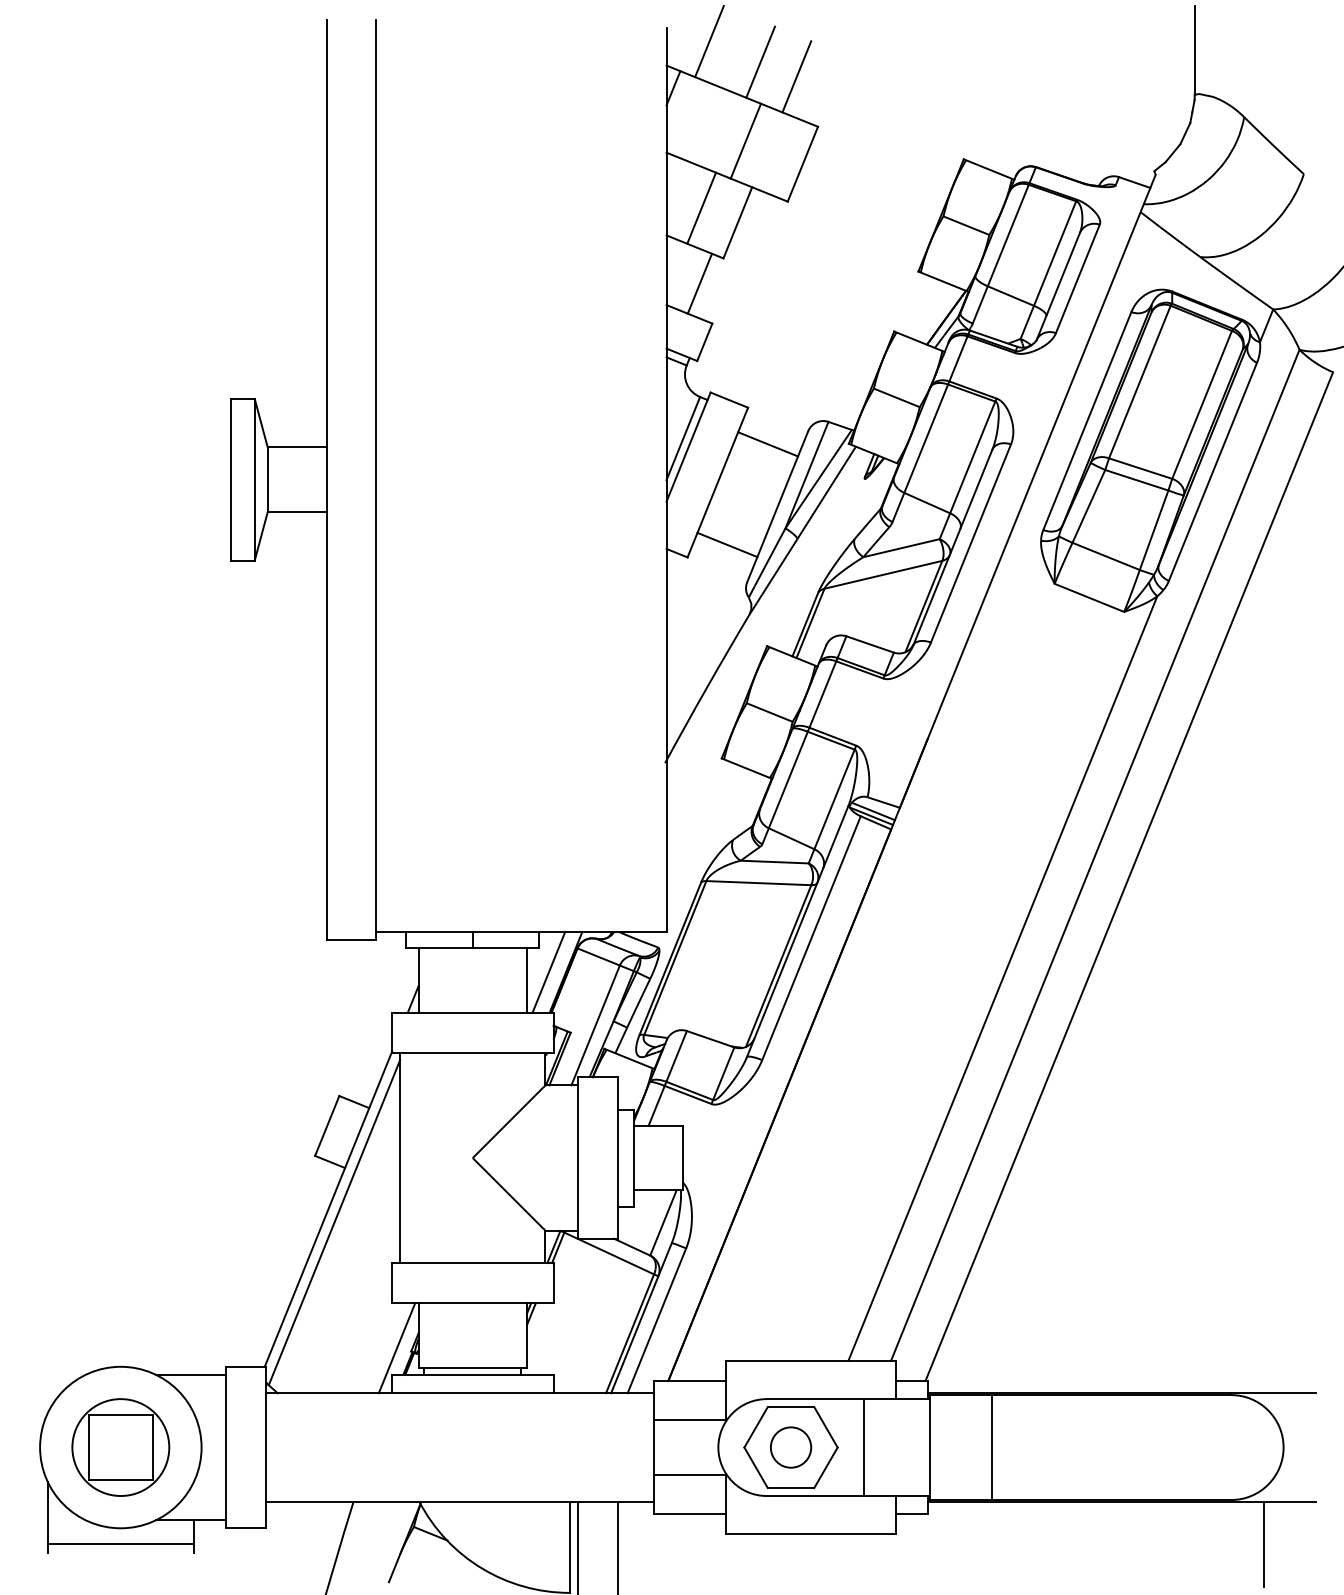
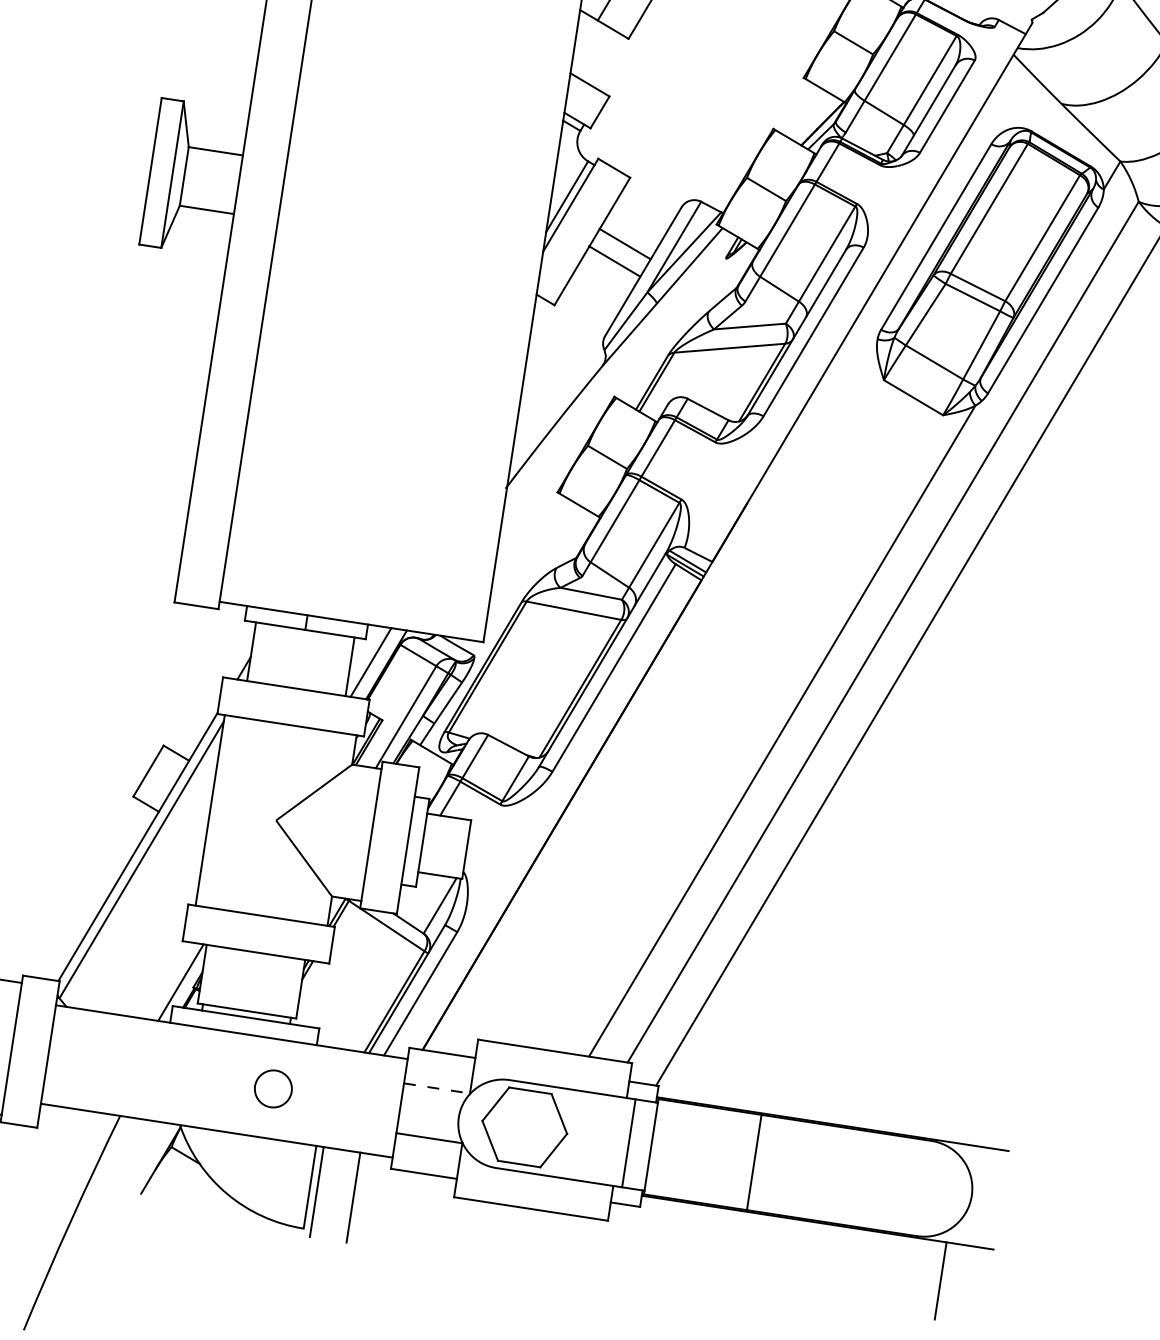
line: (699, 283) -> (603, 58), removed
line: (768, 444) -> (614, 261), moved
line: (727, 544) -> (625, 243), moved
line: (690, 1420) -> (437, 1088), solid -> dashed
circle: (791, 1447) -> (273, 1088), moved
line: (863, 1447) -> (628, 1143), moved
line: (991, 1447) -> (753, 1162), moved

